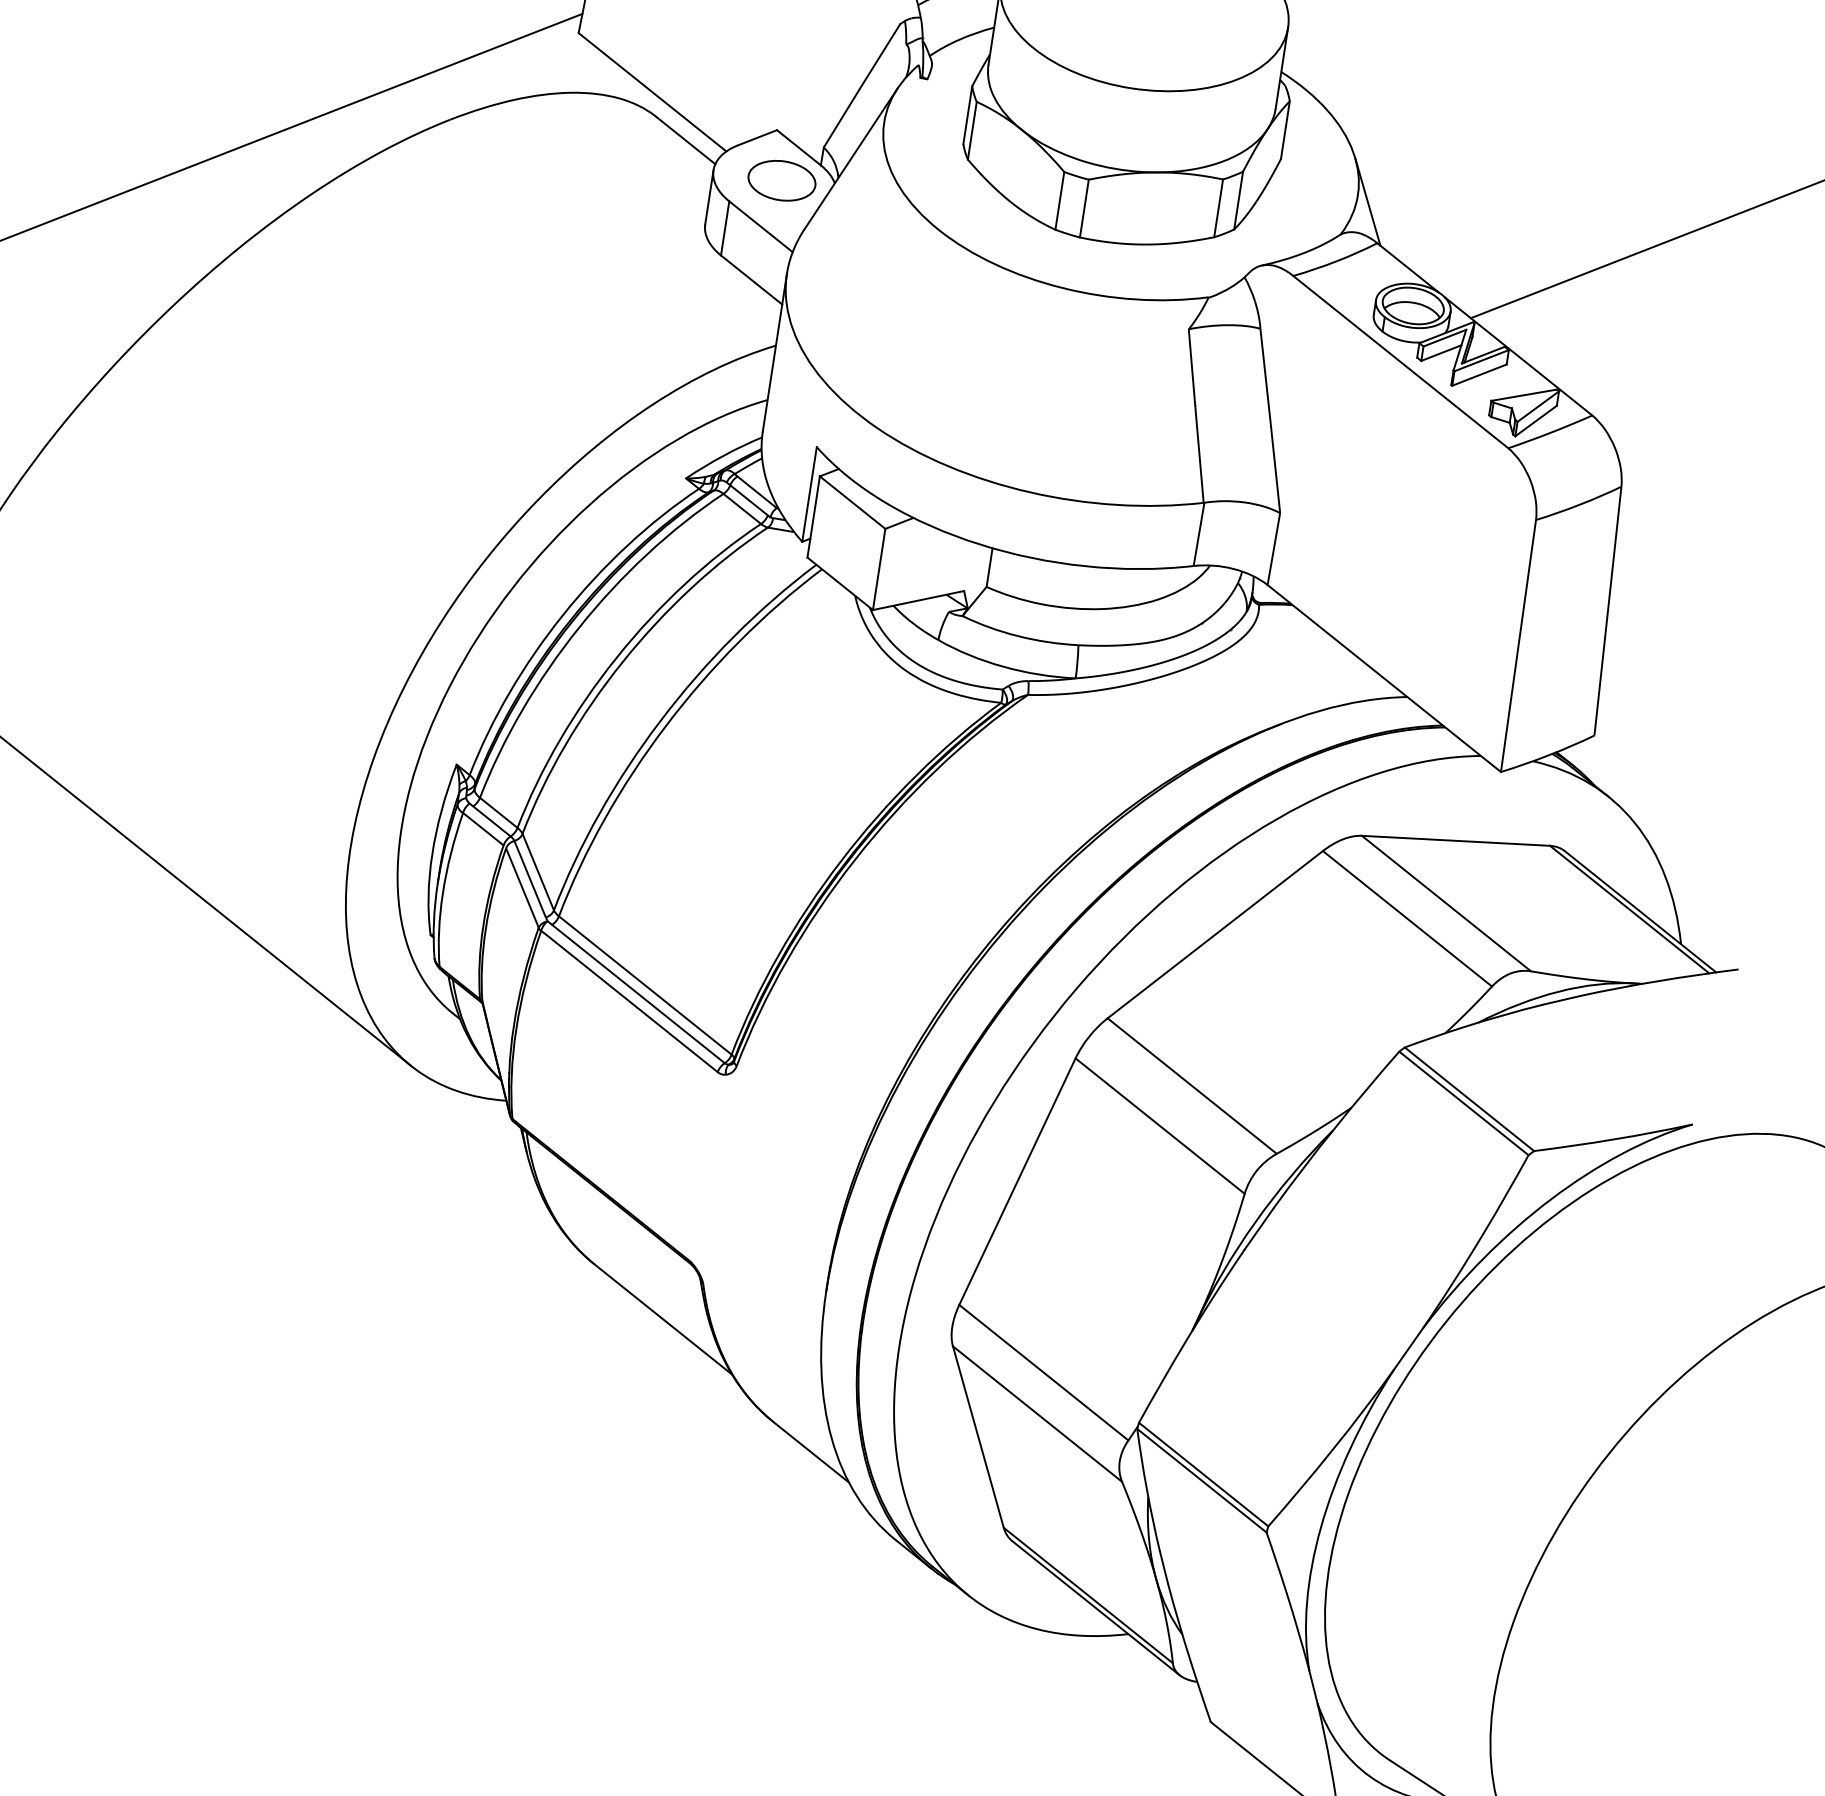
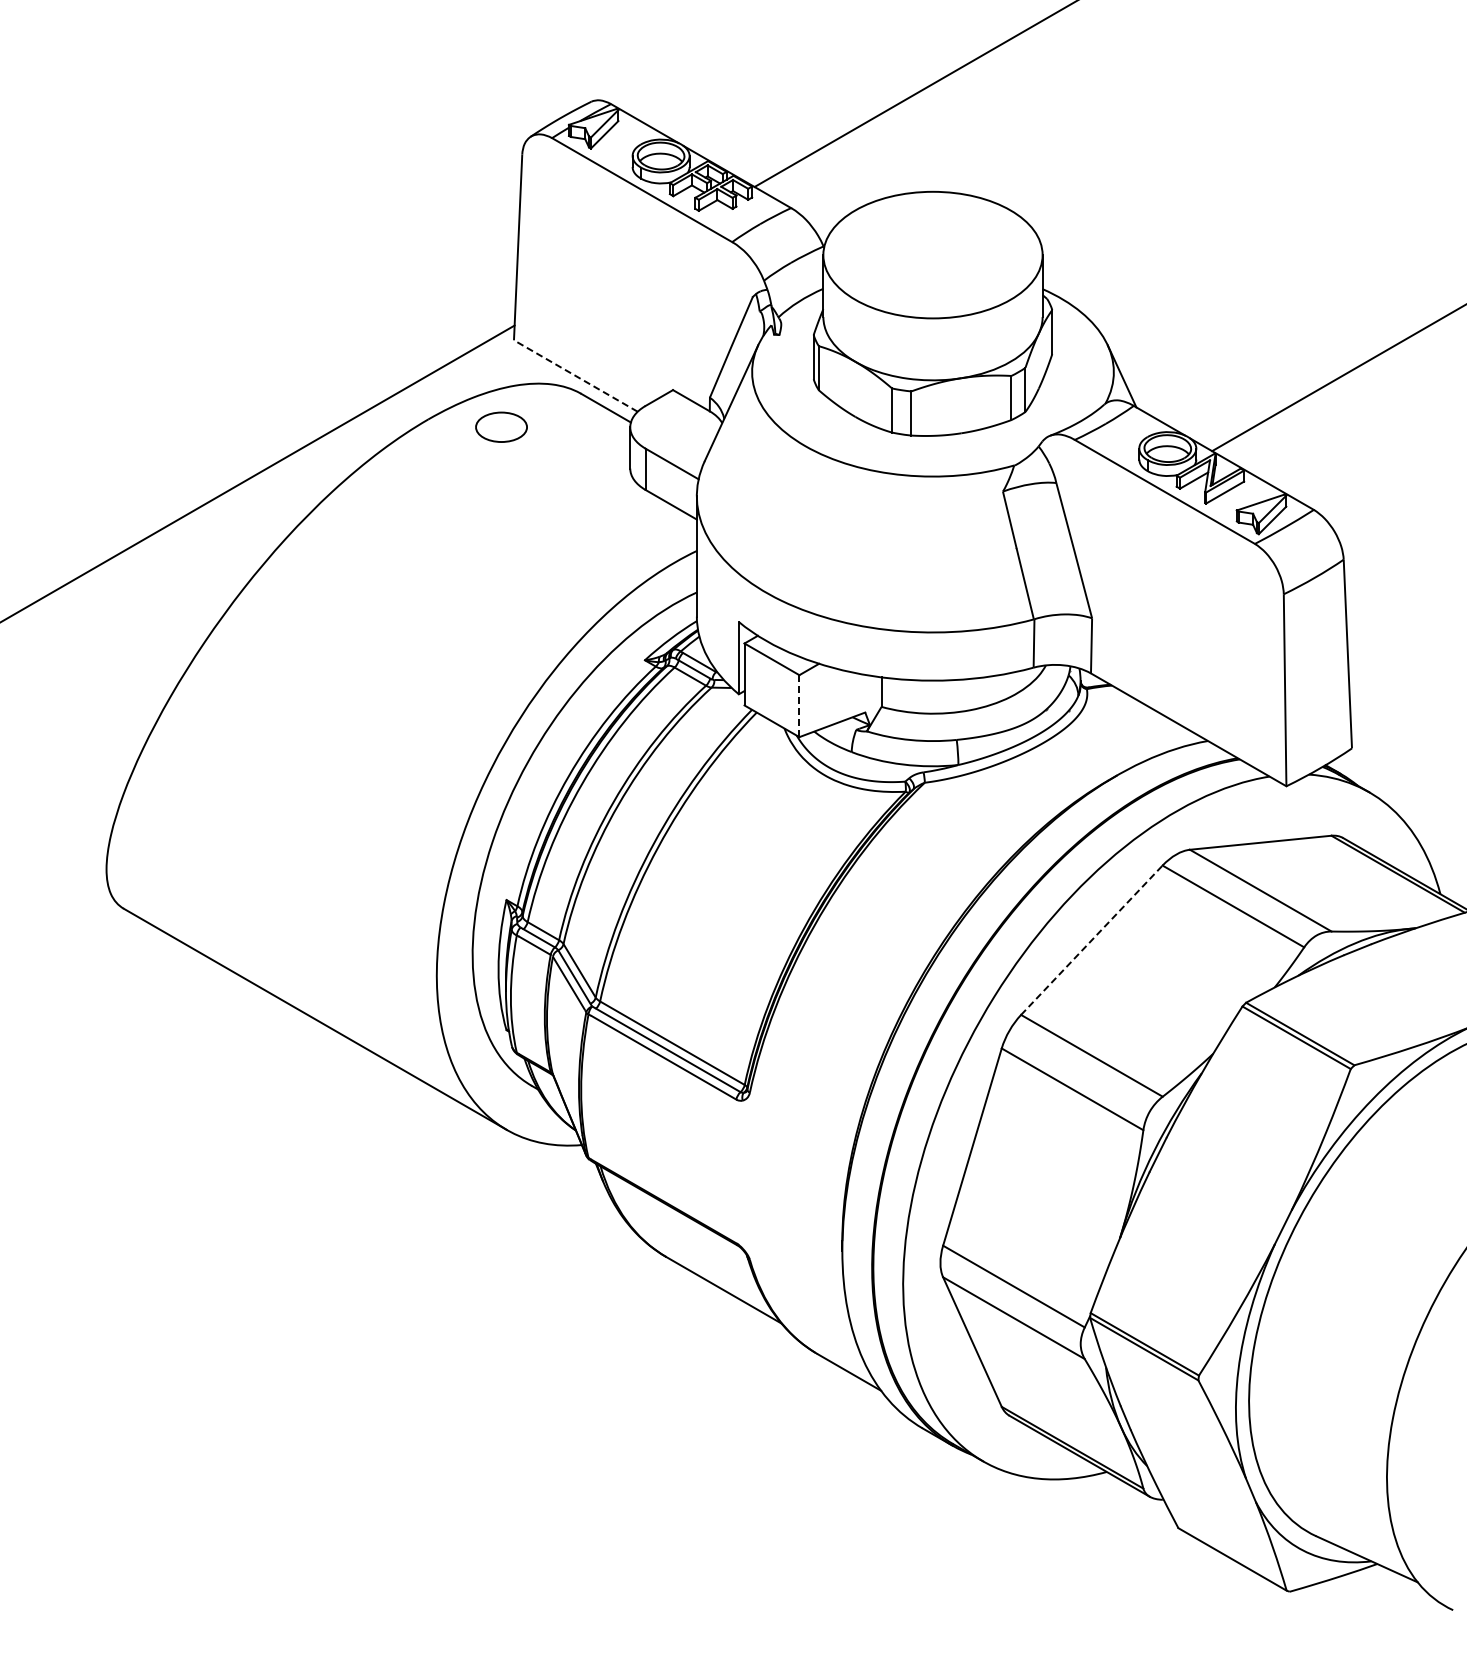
line: (652, 91) -> (575, 375), solid -> dashed
part: (782, 179) -> (501, 426), moved
line: (879, 569) -> (799, 706), solid -> dashed
line: (1214, 934) -> (1091, 940), solid -> dashed

